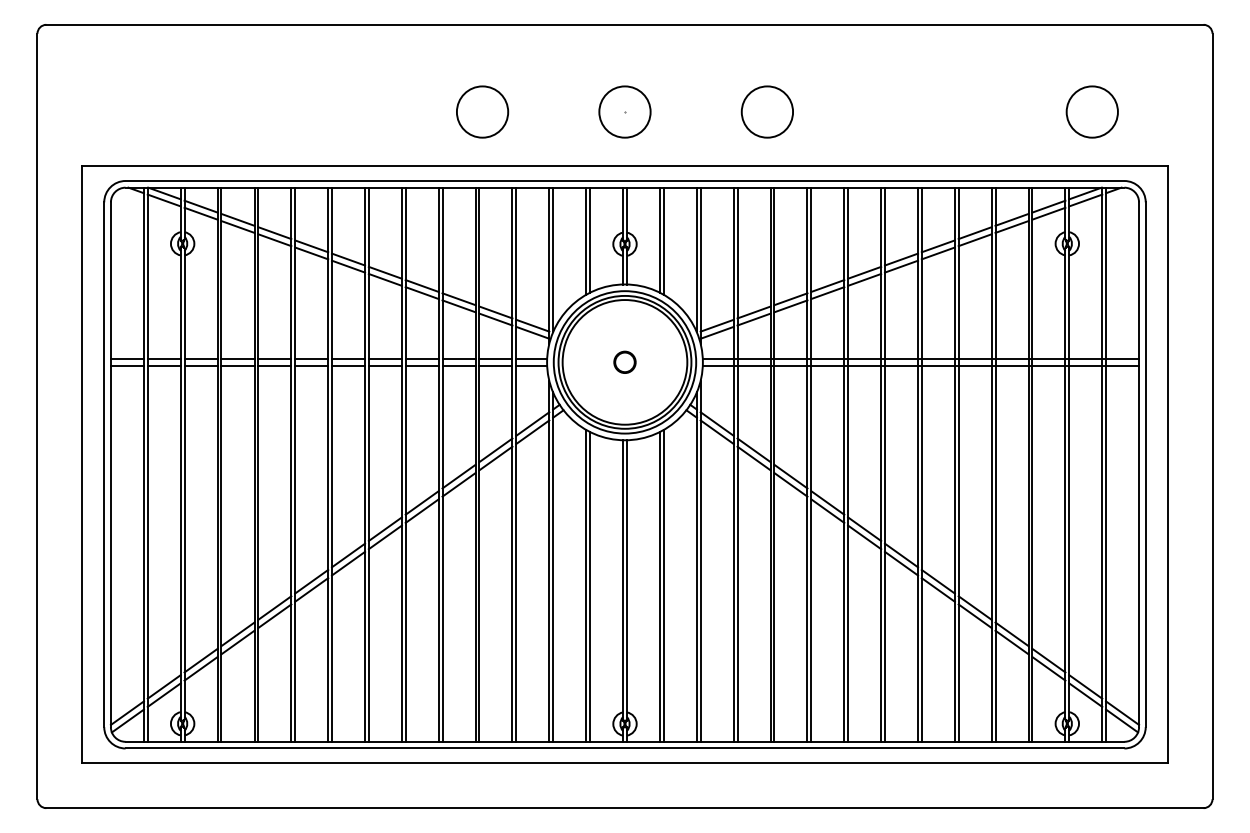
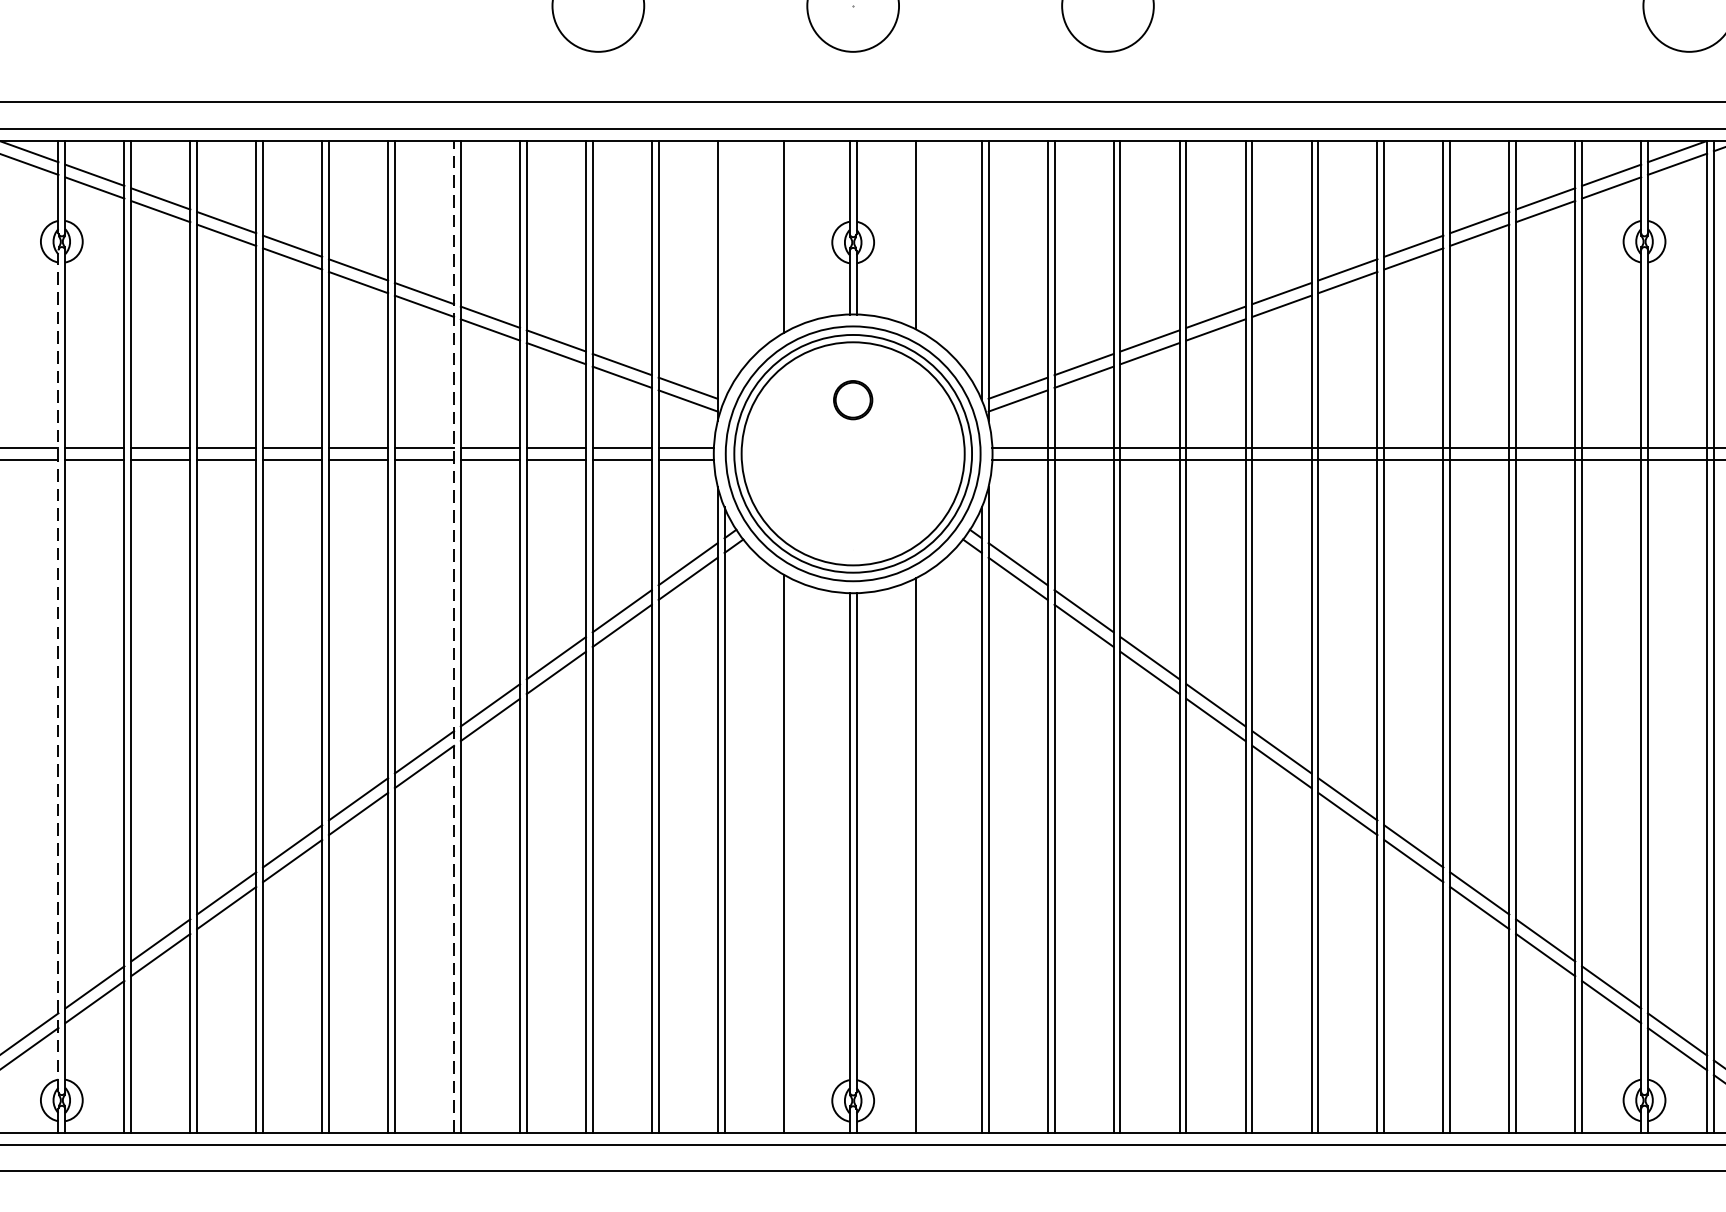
line: (589, 239) -> (789, 234), removed
line: (663, 240) -> (922, 235), removed
line: (553, 259) -> (725, 269), removed
circle: (624, 361) -> (852, 398), moved
line: (401, 464) -> (453, 636), solid -> dashed
line: (180, 483) -> (57, 670), solid -> dashed
line: (663, 585) -> (922, 853), removed
line: (589, 586) -> (789, 854), removed

